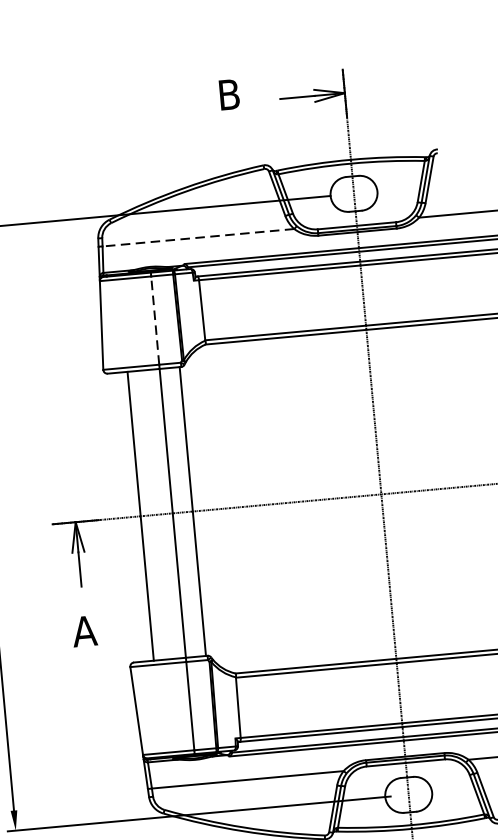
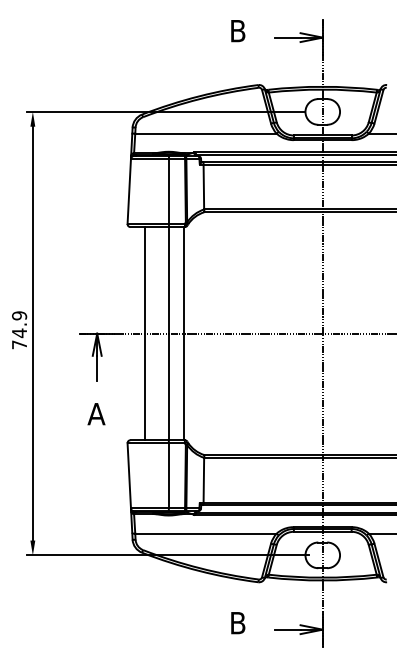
line: (197, 237) -> (205, 133), dashed -> solid
line: (154, 320) -> (168, 191), dashed -> solid

